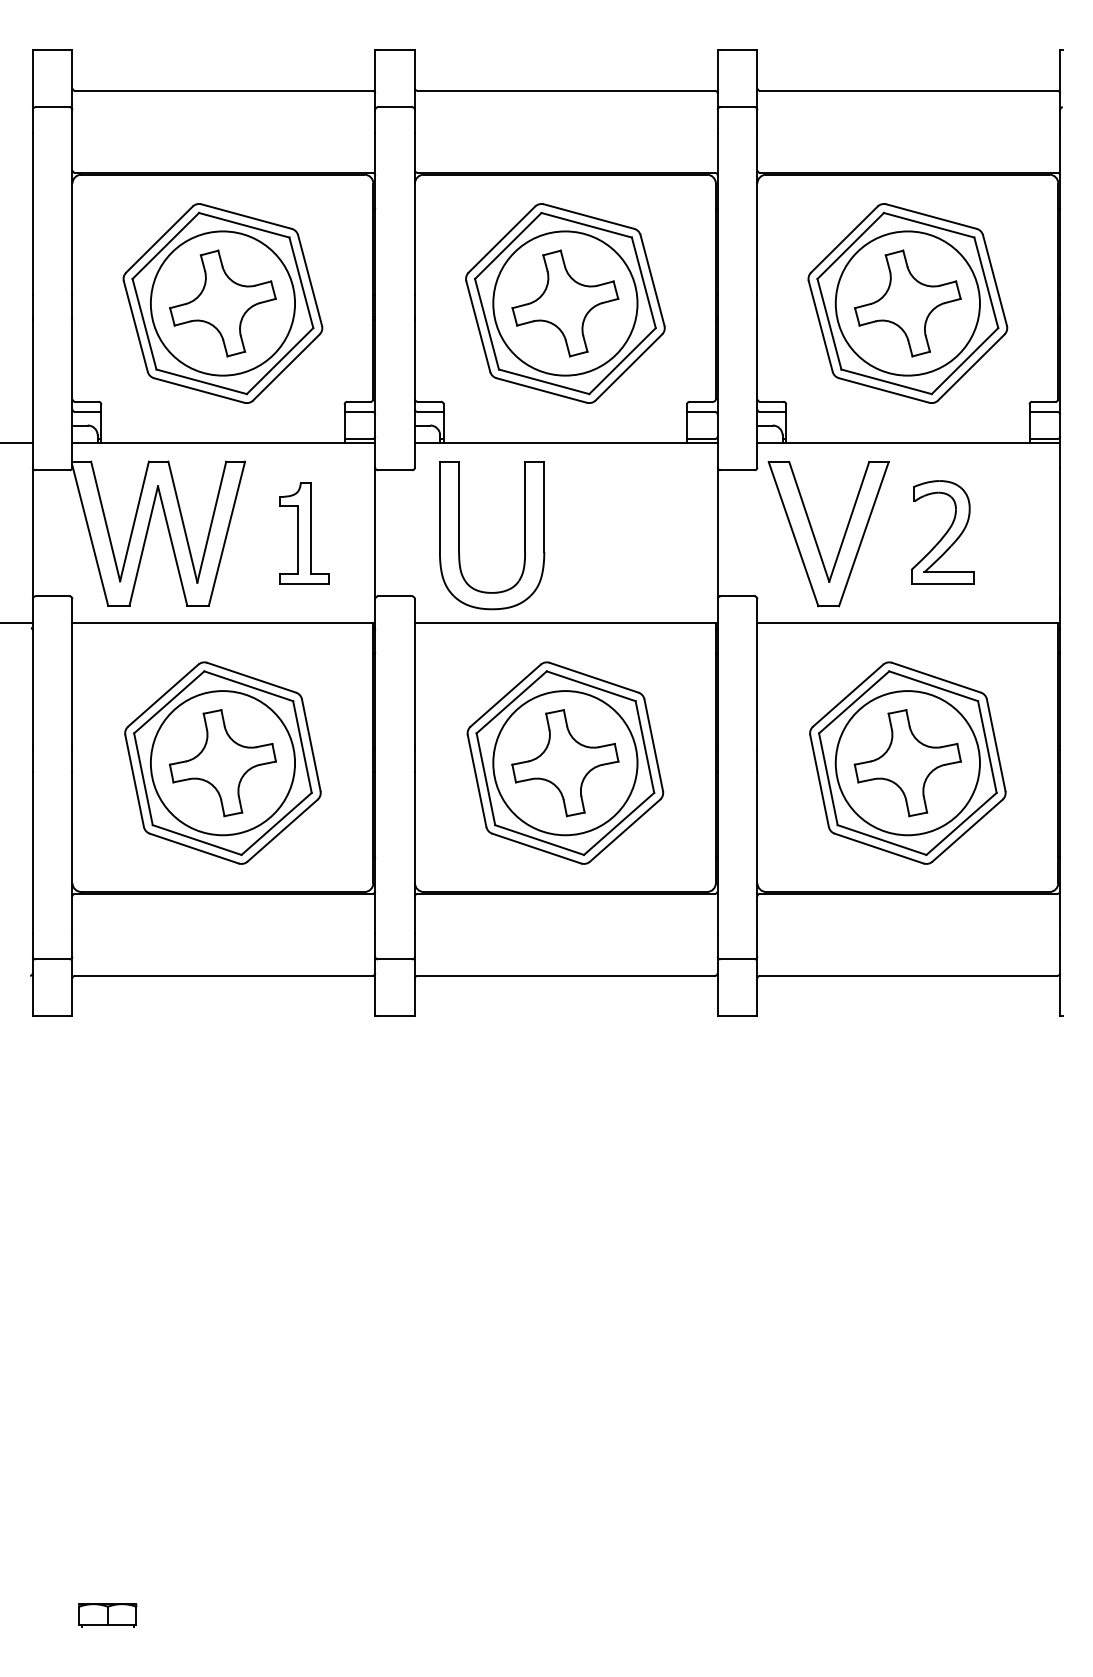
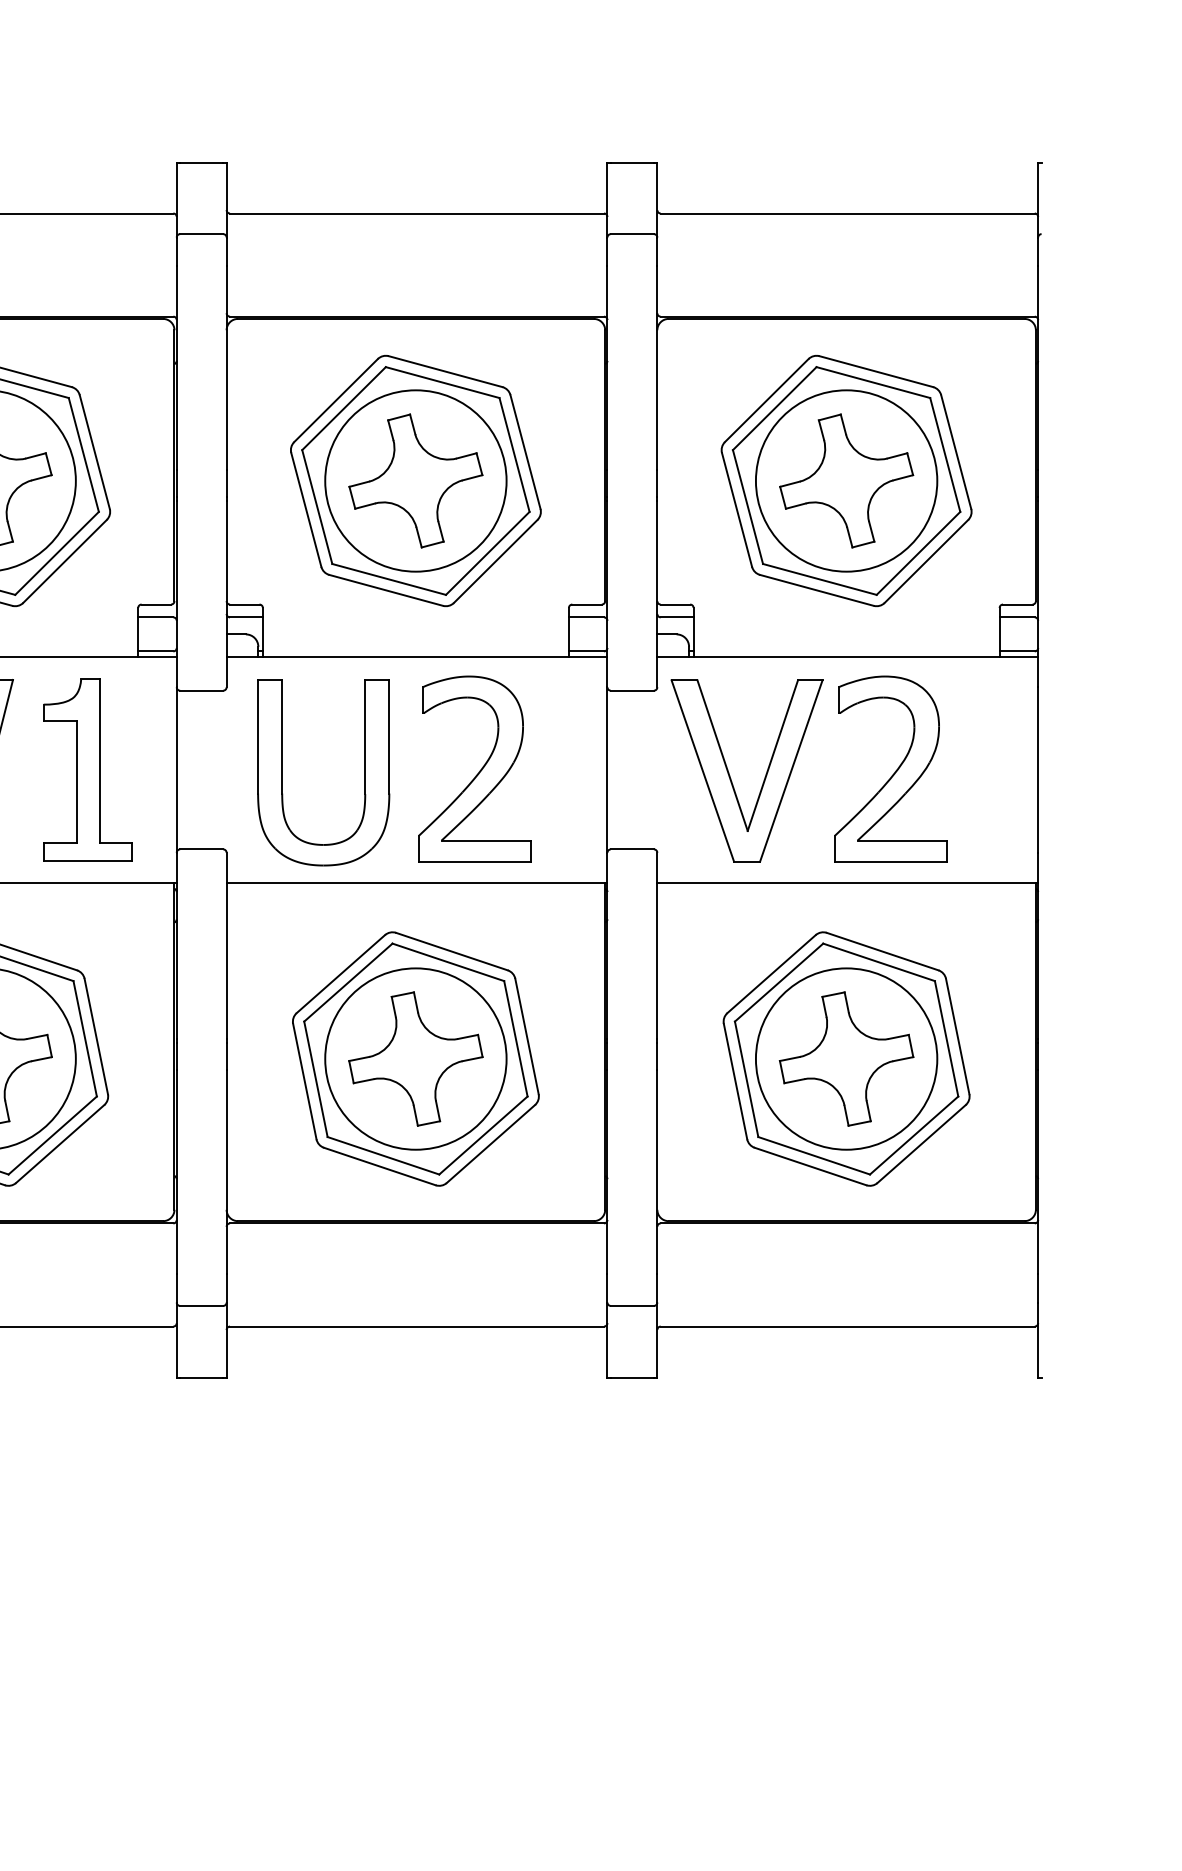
part: (612, 532) -> (475, 768), added
part: (942, 532) -> (890, 768), size x1.43
part: (304, 533) -> (87, 770), size x1.43

